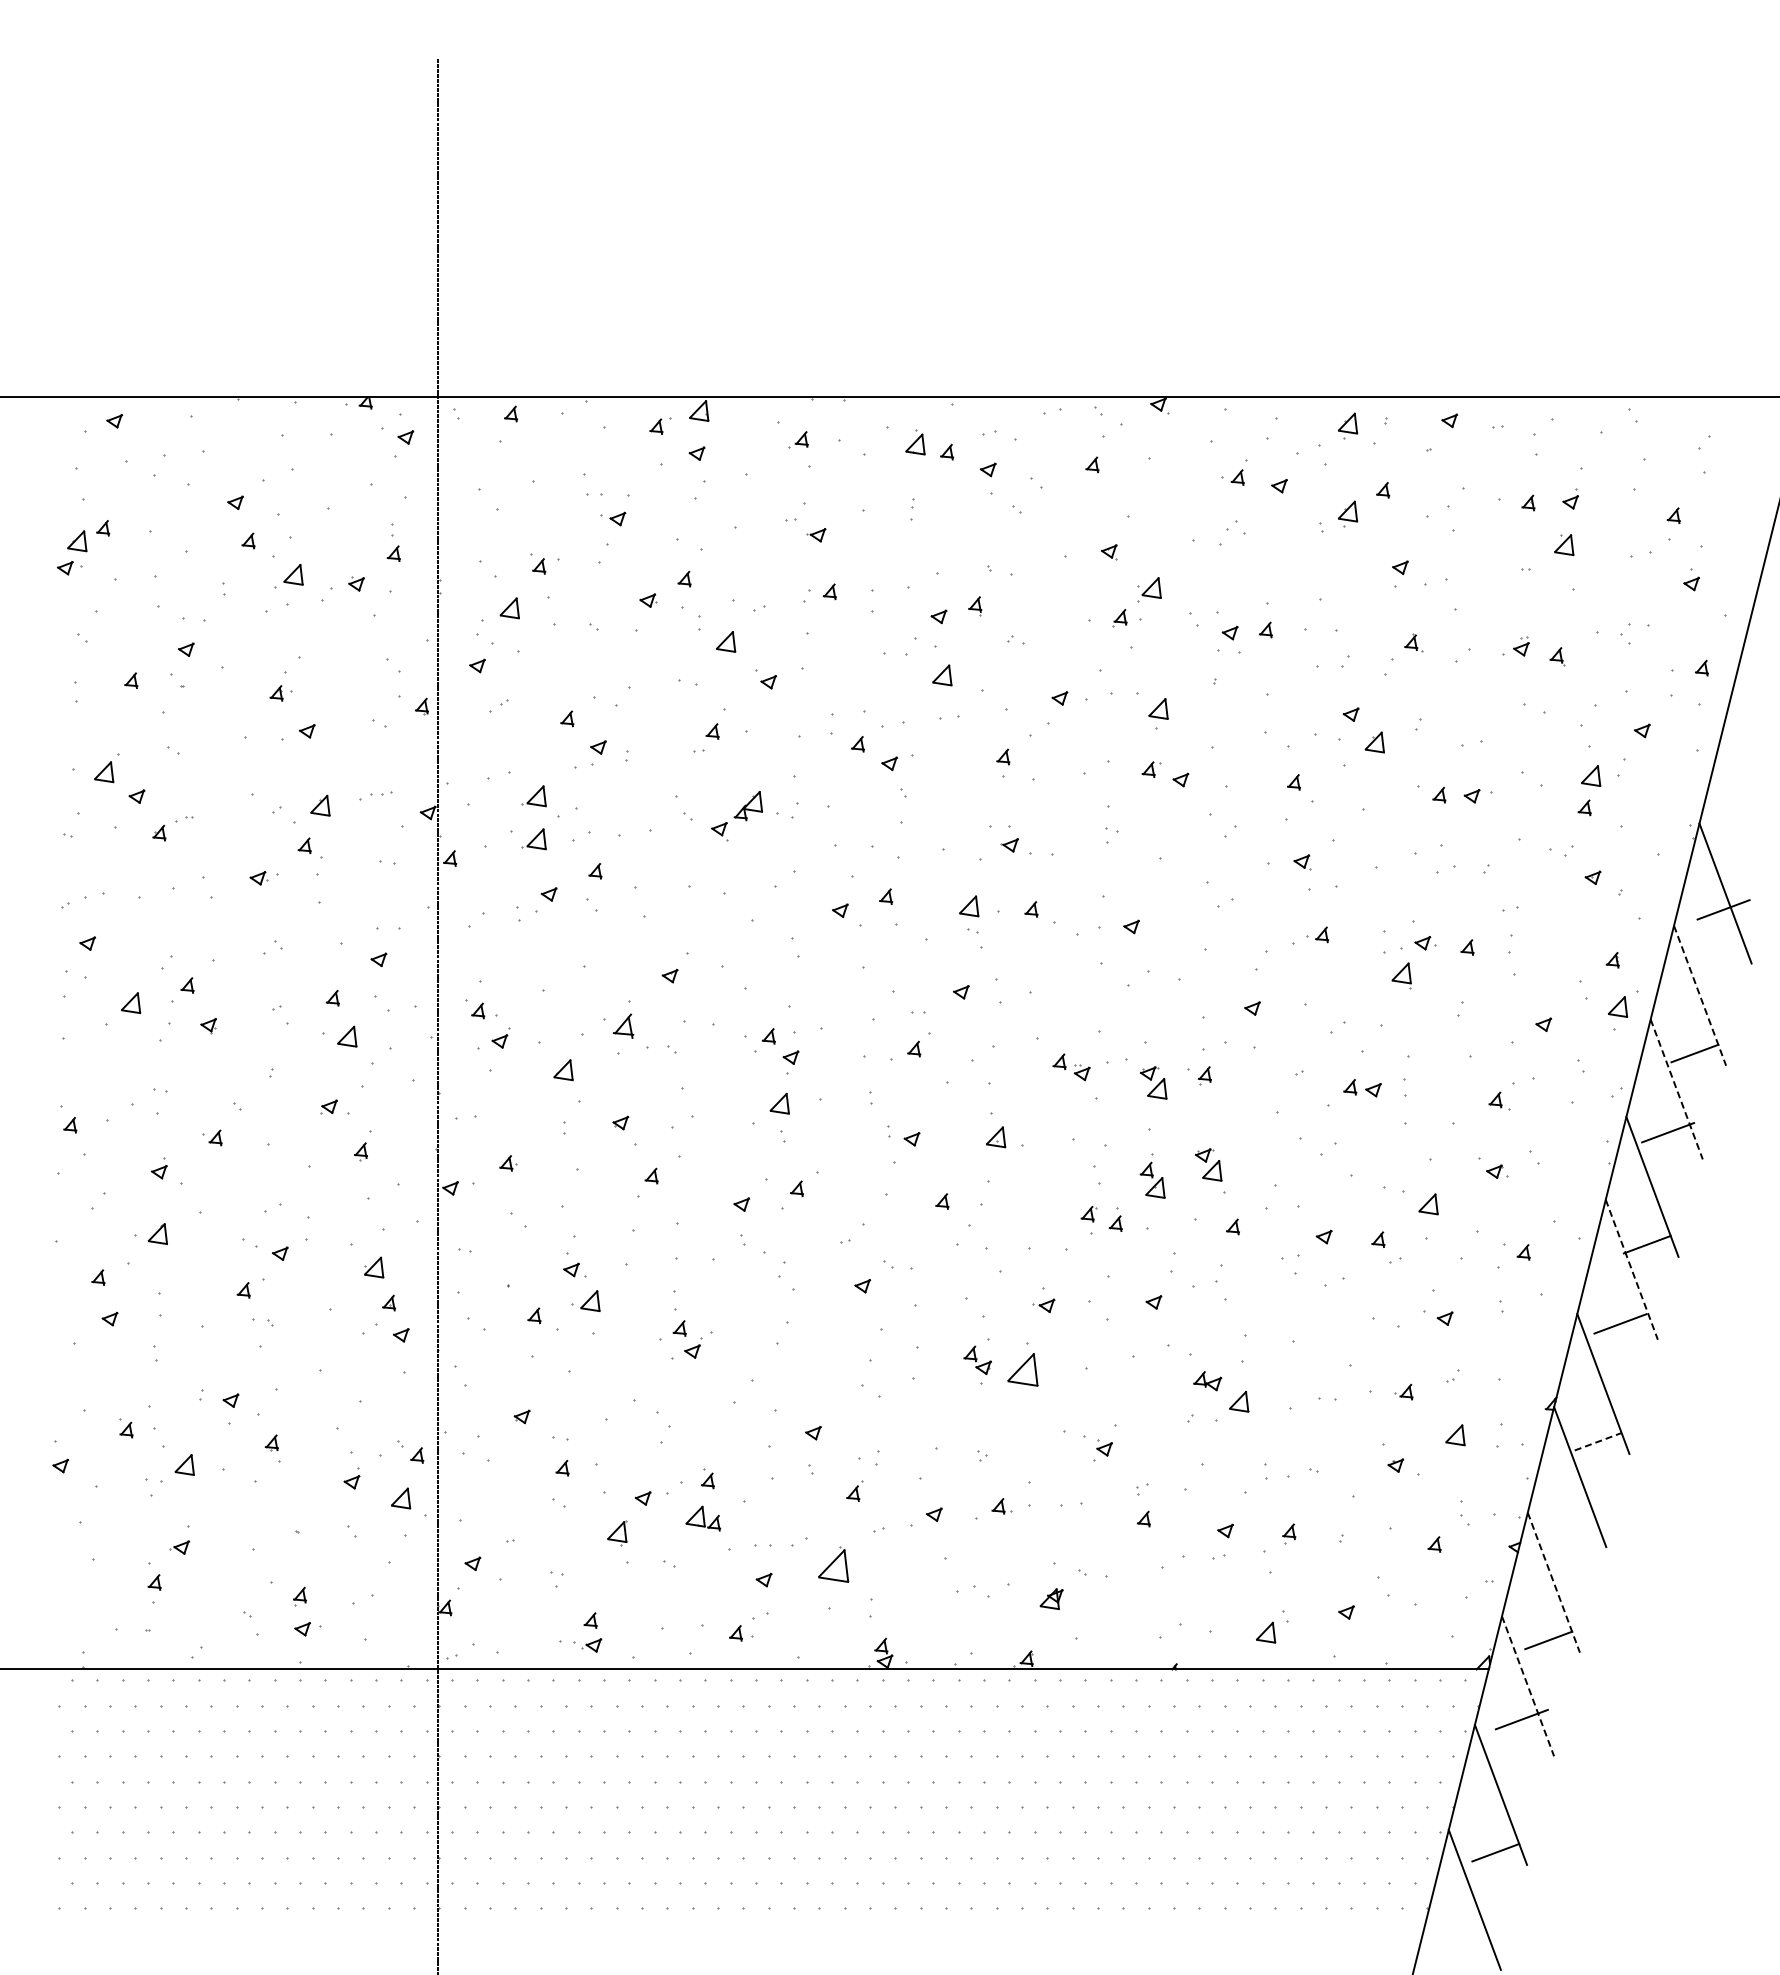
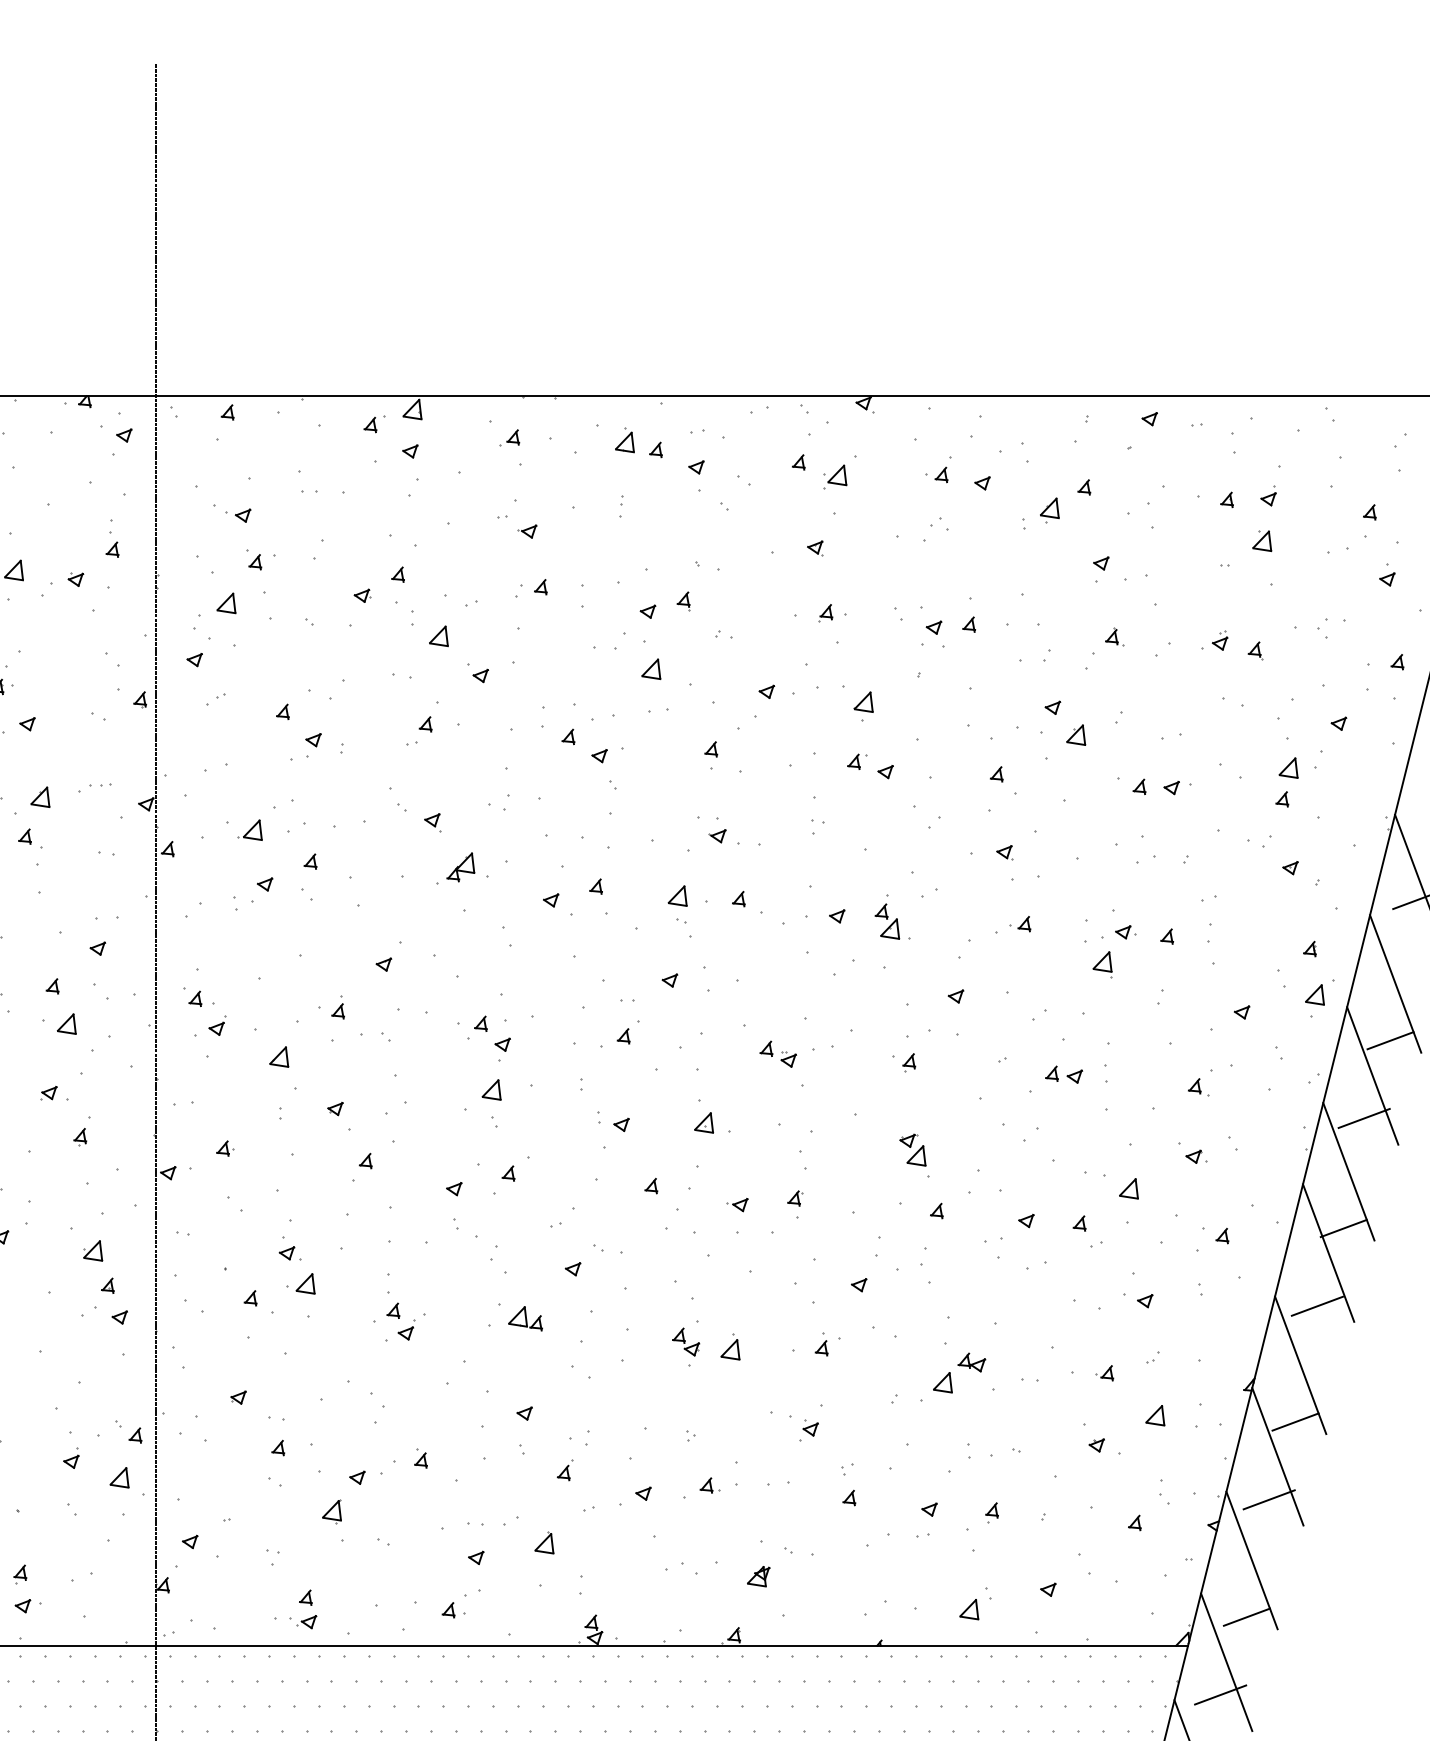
part: (1348, 425) -> (1050, 423), removed
part: (613, 518) -> (238, 515), moved
part: (1149, 589) -> (835, 476), moved
part: (533, 796) -> (249, 788), removed
part: (747, 806) -> (459, 867), moved
line: (1700, 995) -> (1396, 983), dashed -> solid
part: (623, 1019) -> (338, 1007), size x0.62
part: (1153, 1082) -> (858, 1069), removed
line: (1676, 1089) -> (1372, 1076), dashed -> solid
part: (1152, 1175) -> (887, 916), moved
part: (1115, 1219) -> (821, 1344), moved
line: (1631, 1269) -> (1328, 1252), dashed -> solid
part: (1043, 1305) -> (736, 1204), moved
part: (1022, 1365) -> (730, 1347), size x0.62
part: (1207, 1381) -> (971, 1362), moved
line: (1598, 1441) -> (1295, 1421), dashed -> solid
part: (703, 1518) -> (525, 1318), moved
line: (1571, 1520) -> (1269, 1499), added
part: (833, 1564) -> (544, 1542), size x0.62
line: (1553, 1582) -> (1251, 1560), dashed -> solid
line: (1528, 1686) -> (1227, 1662), dashed -> solid

